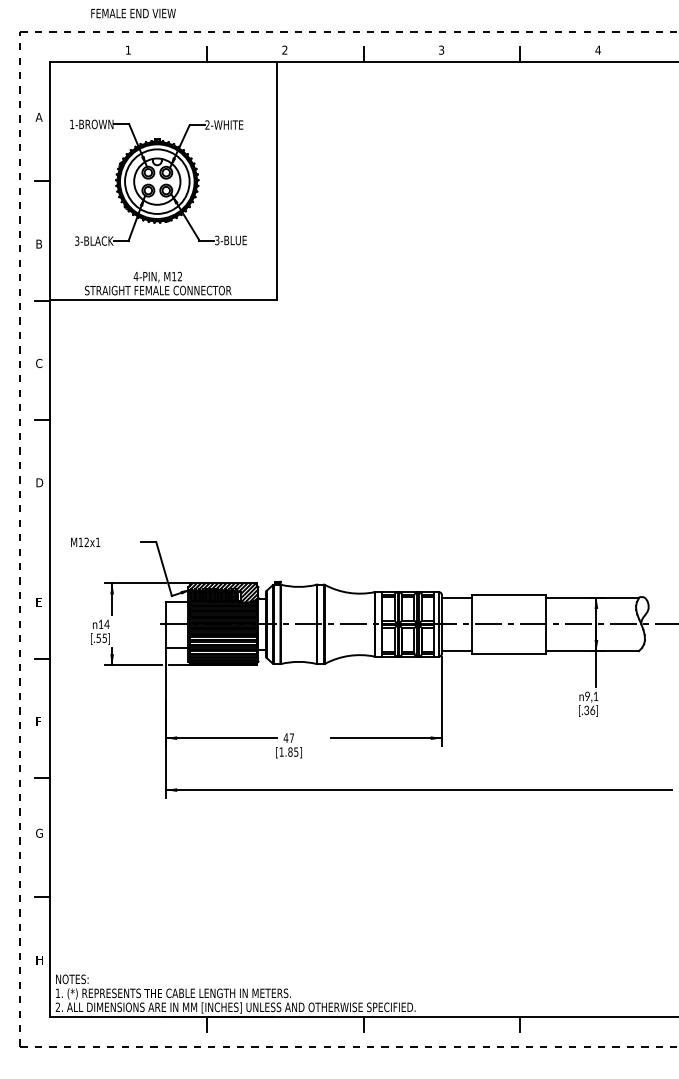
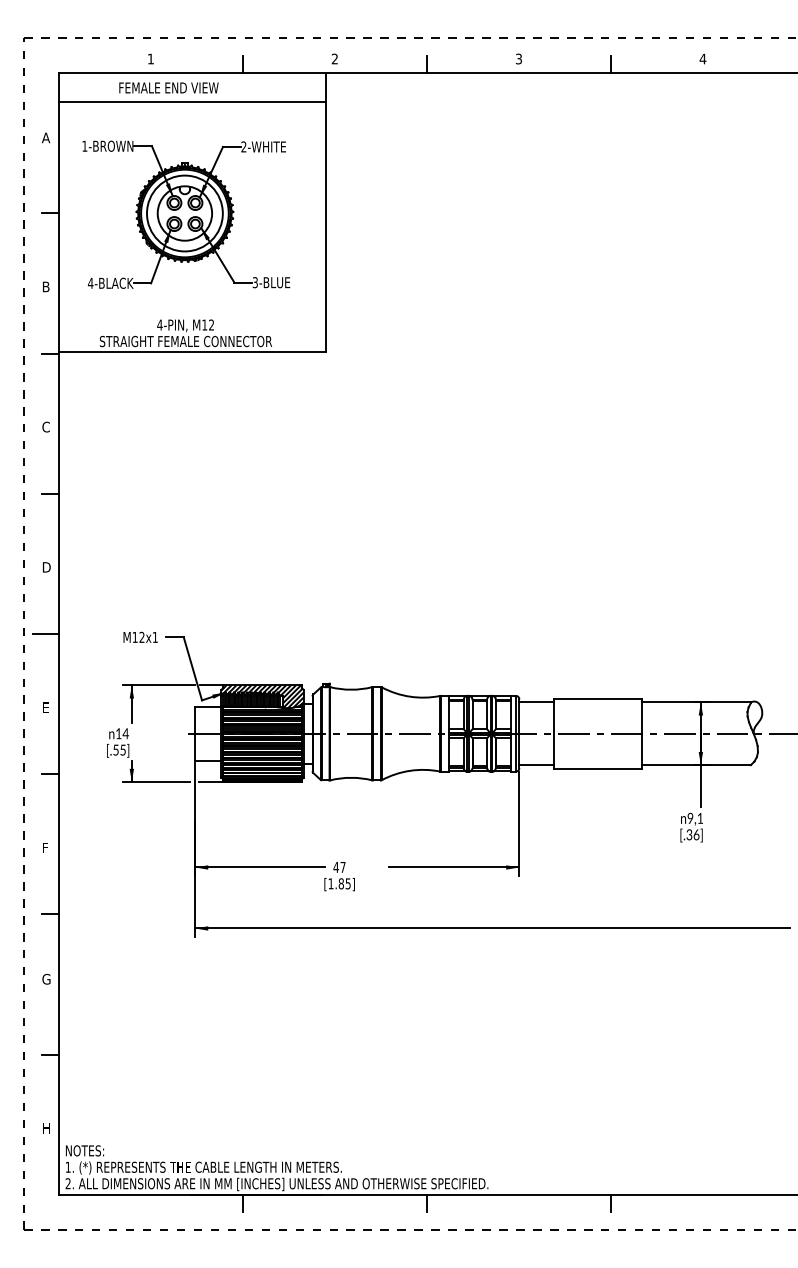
text: (133, 13) -> (168, 87), moved
line: (162, 87) -> (191, 102), added
text: (76, 240) -> (90, 282), 3-BLACK -> 4-BLACK
line: (38, 539) -> (45, 634), added
text: (85, 541) -> (140, 636), moved

